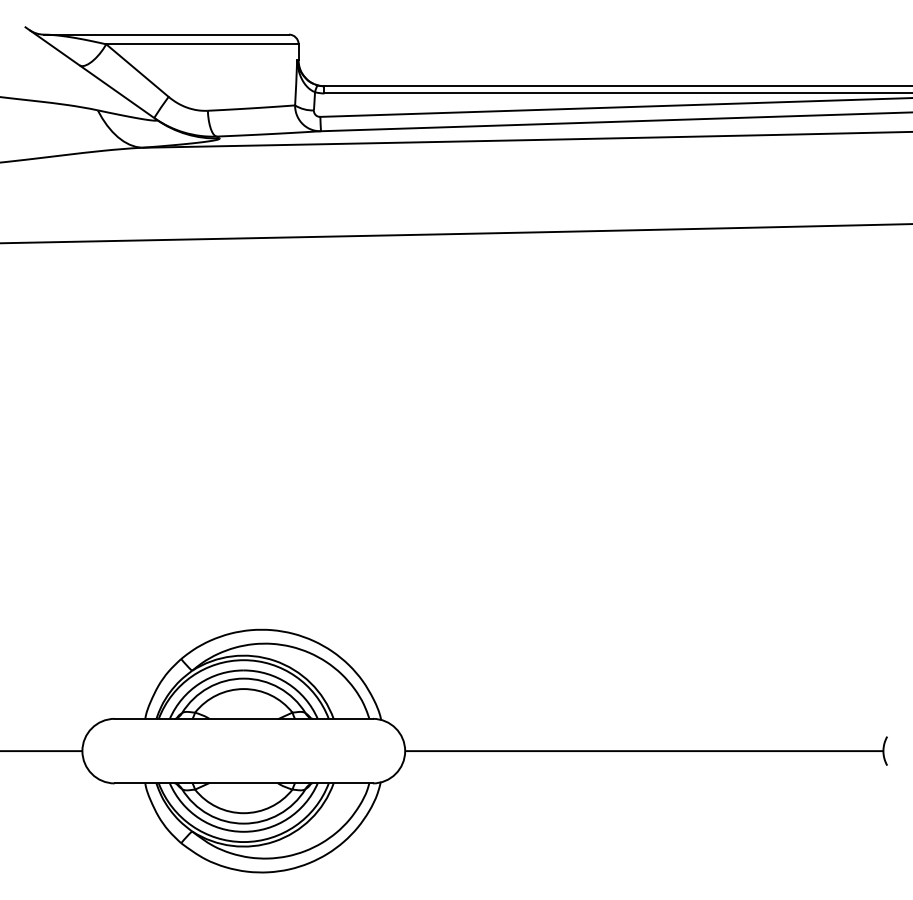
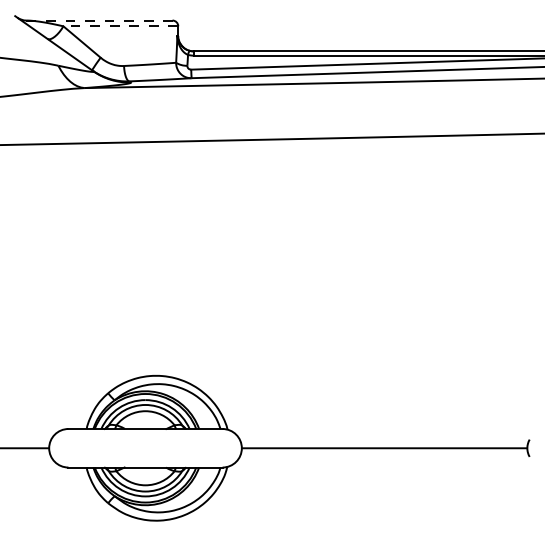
line: (166, 34) -> (99, 20), solid -> dashed
line: (201, 44) -> (120, 26), solid -> dashed

